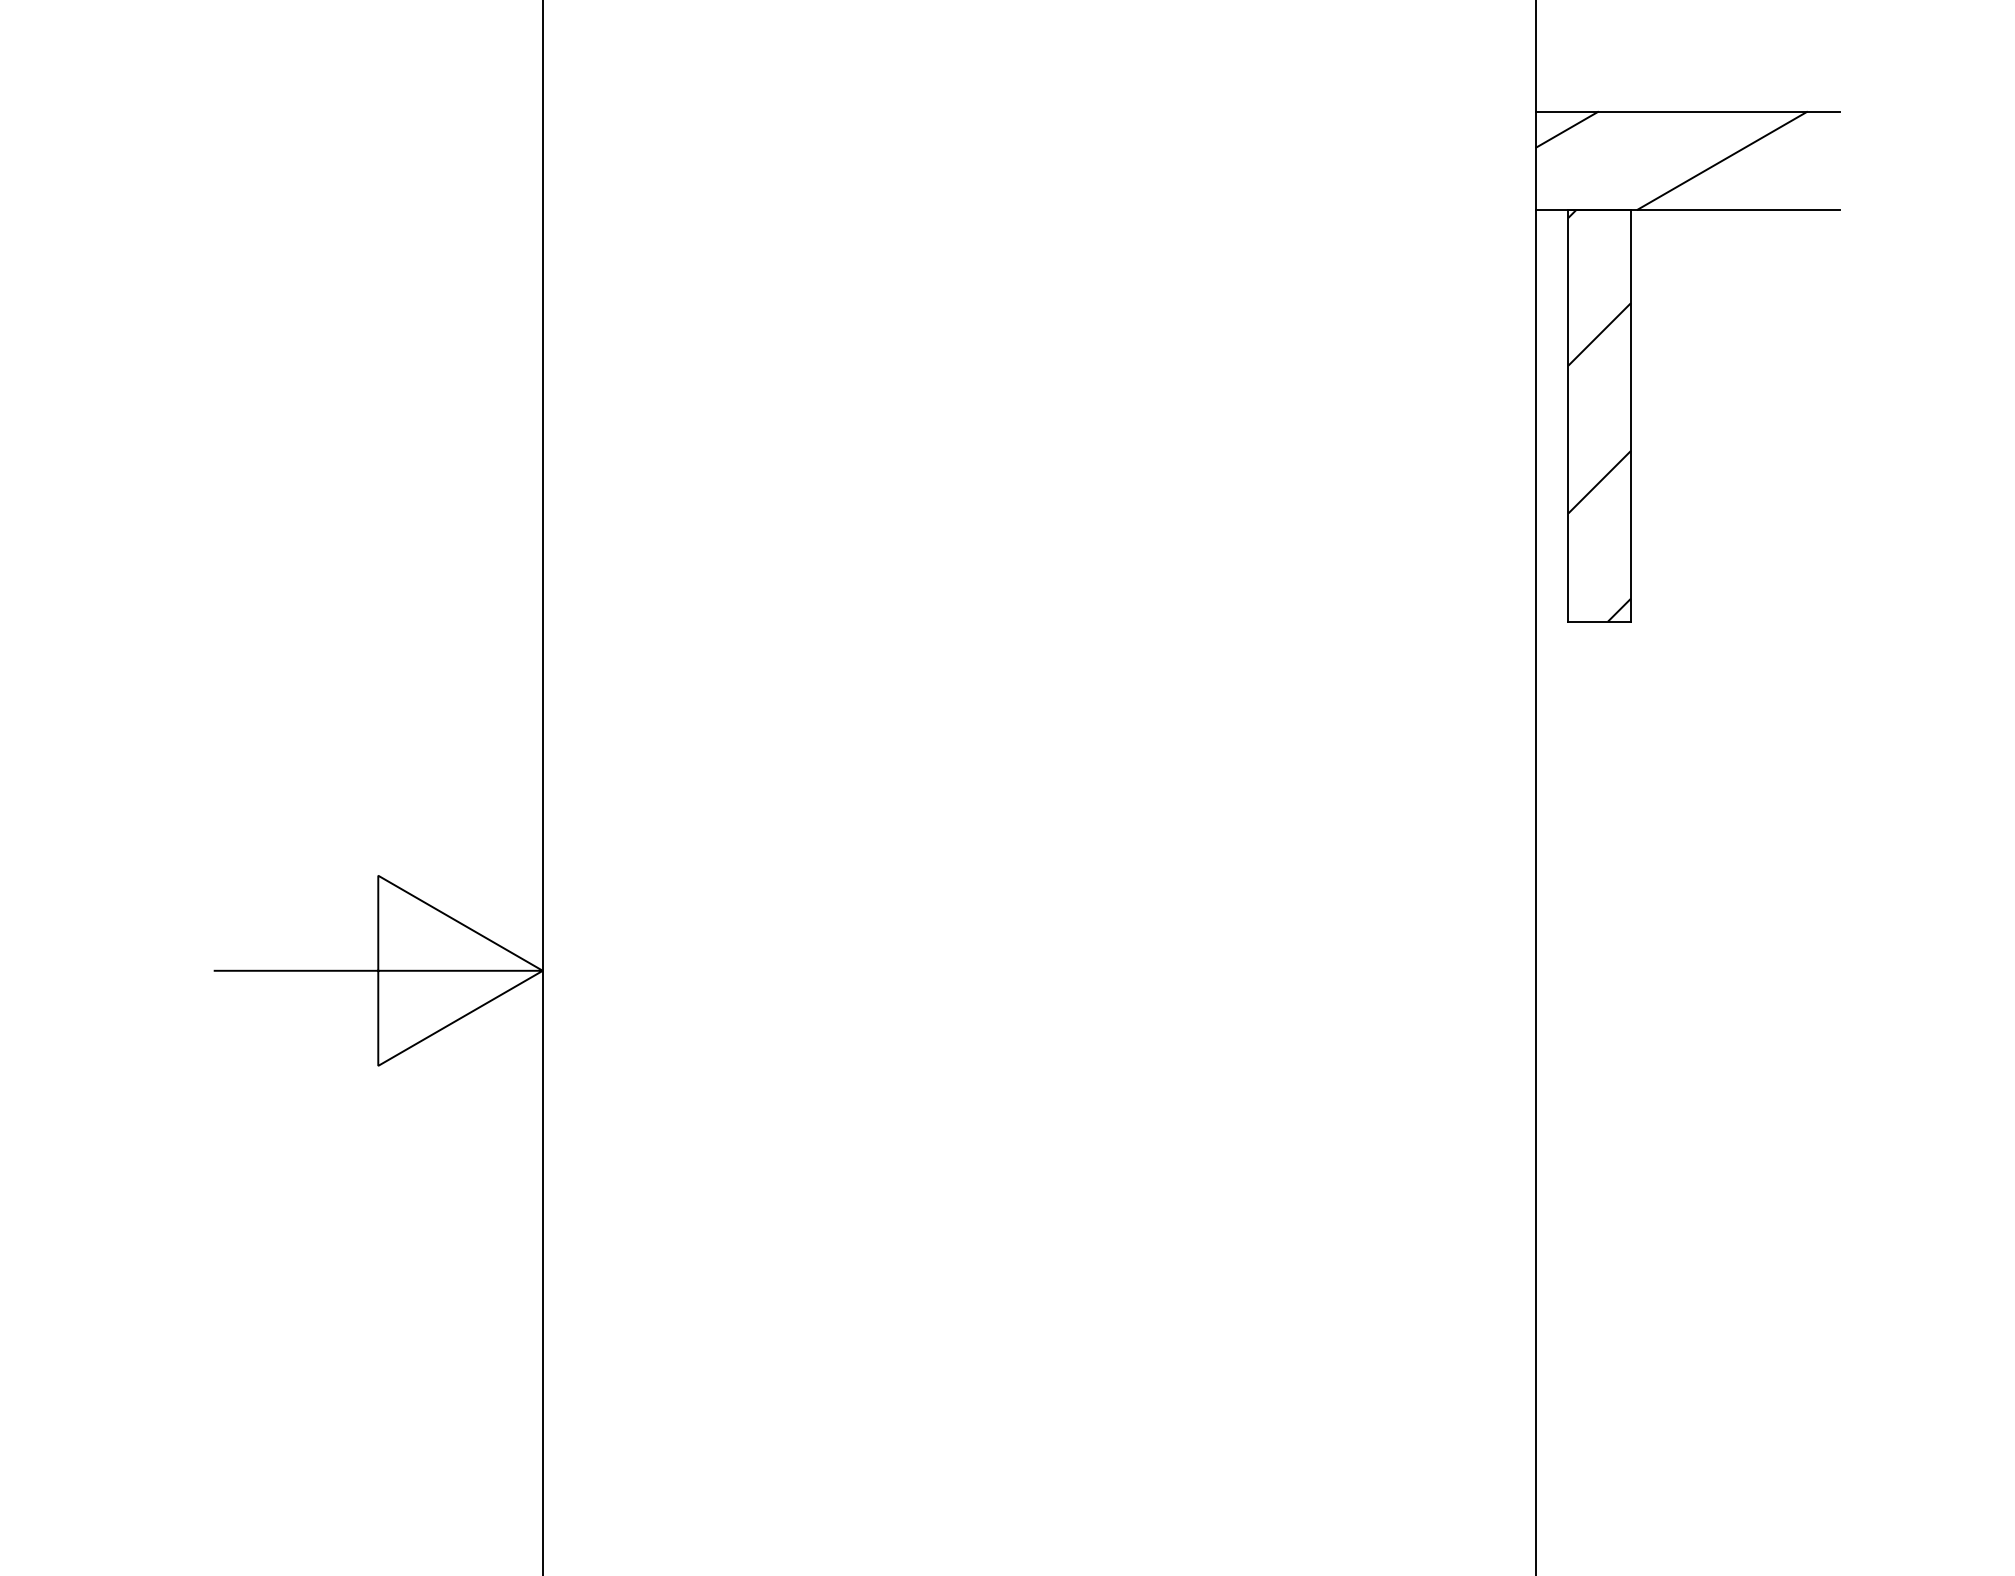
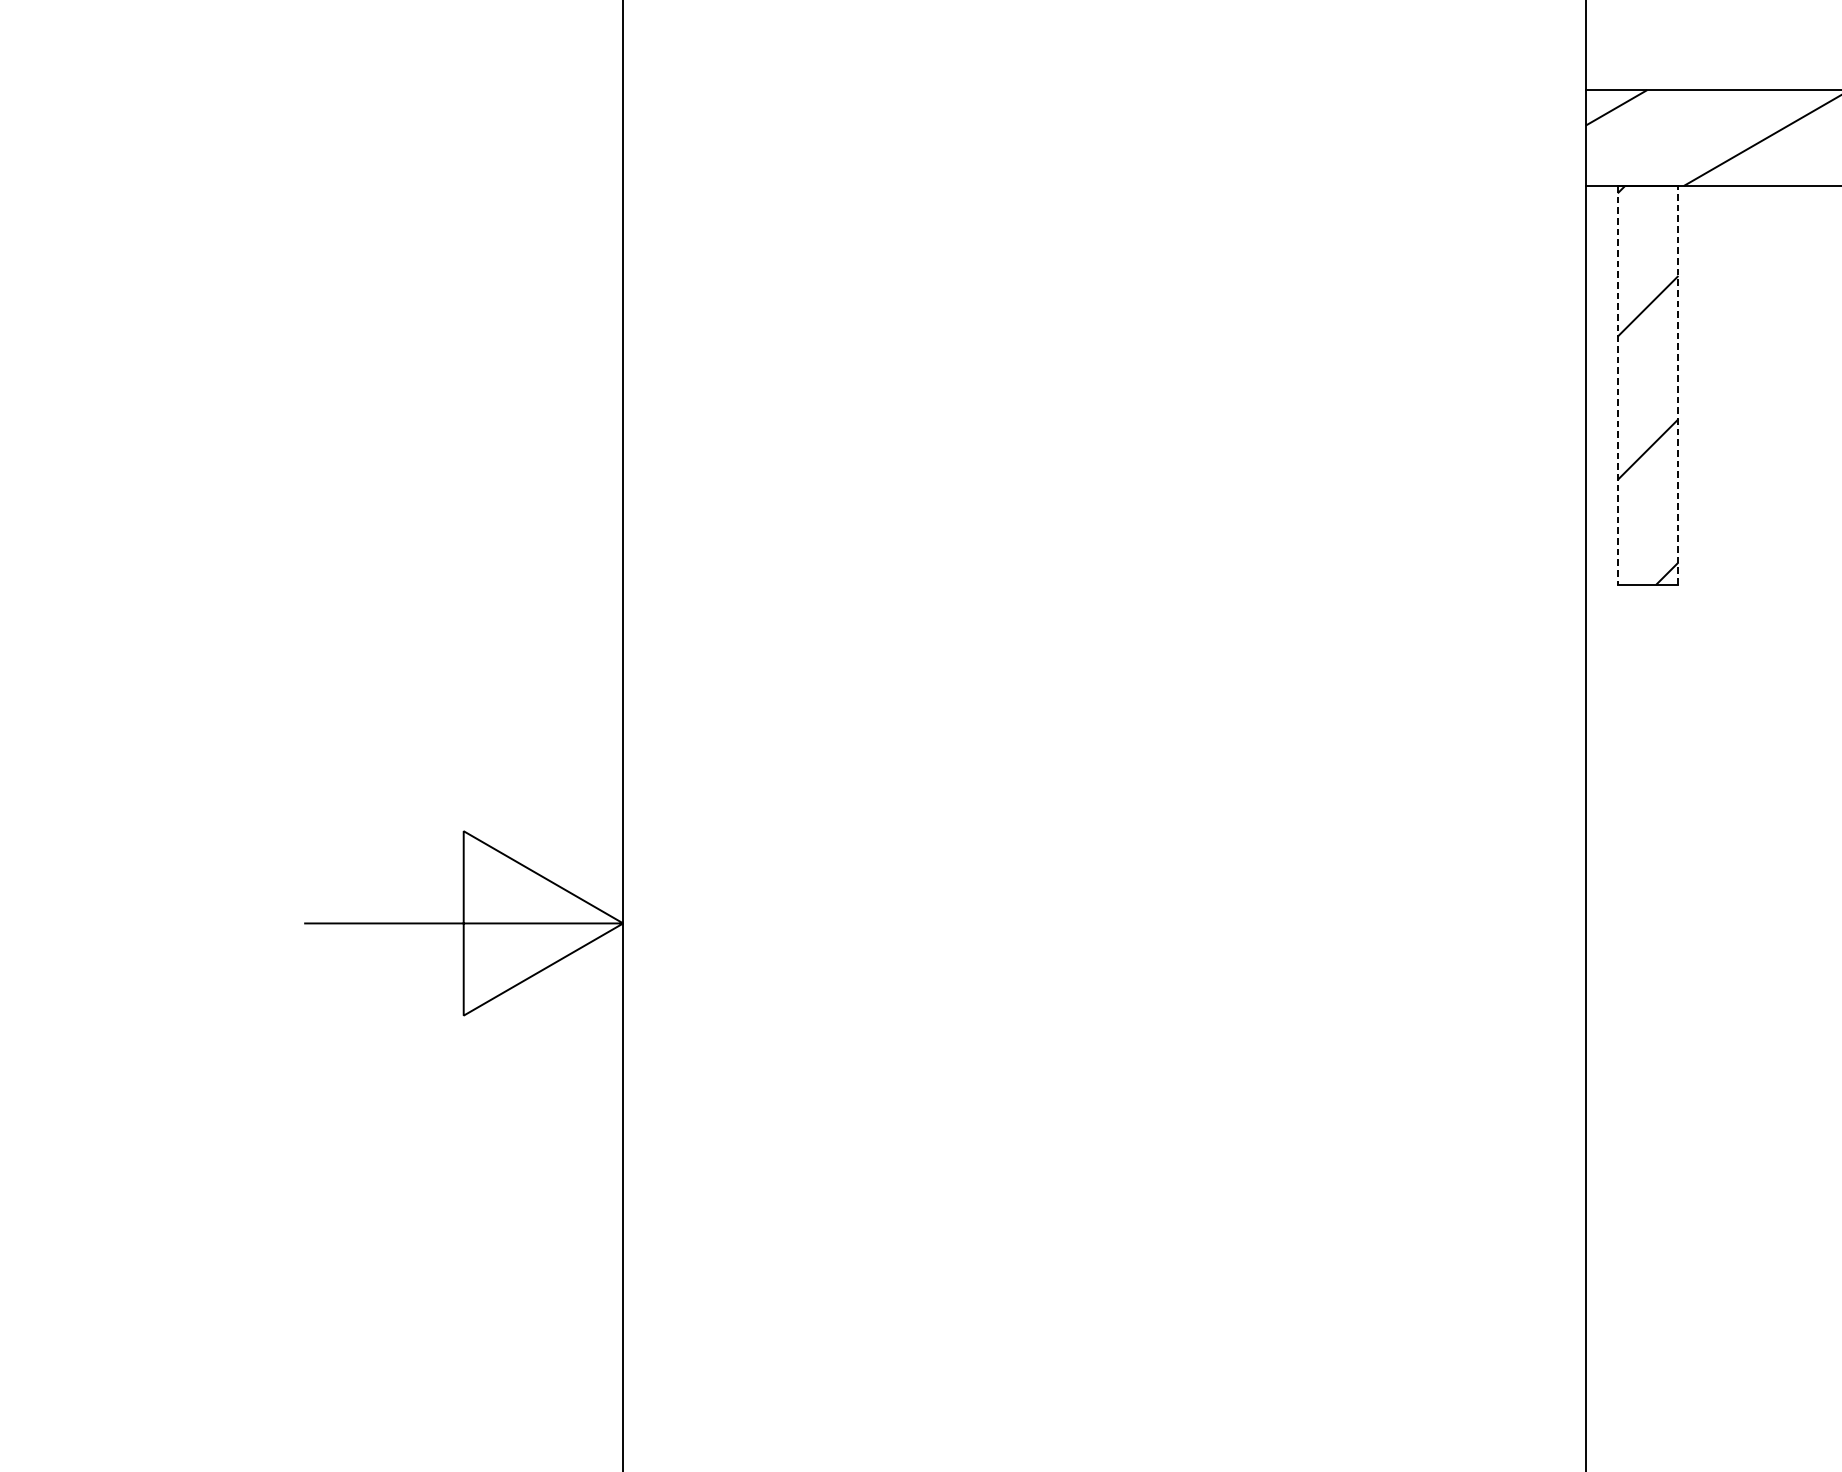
line: (1568, 415) -> (1617, 384), solid -> dashed
line: (1630, 415) -> (1677, 384), solid -> dashed

